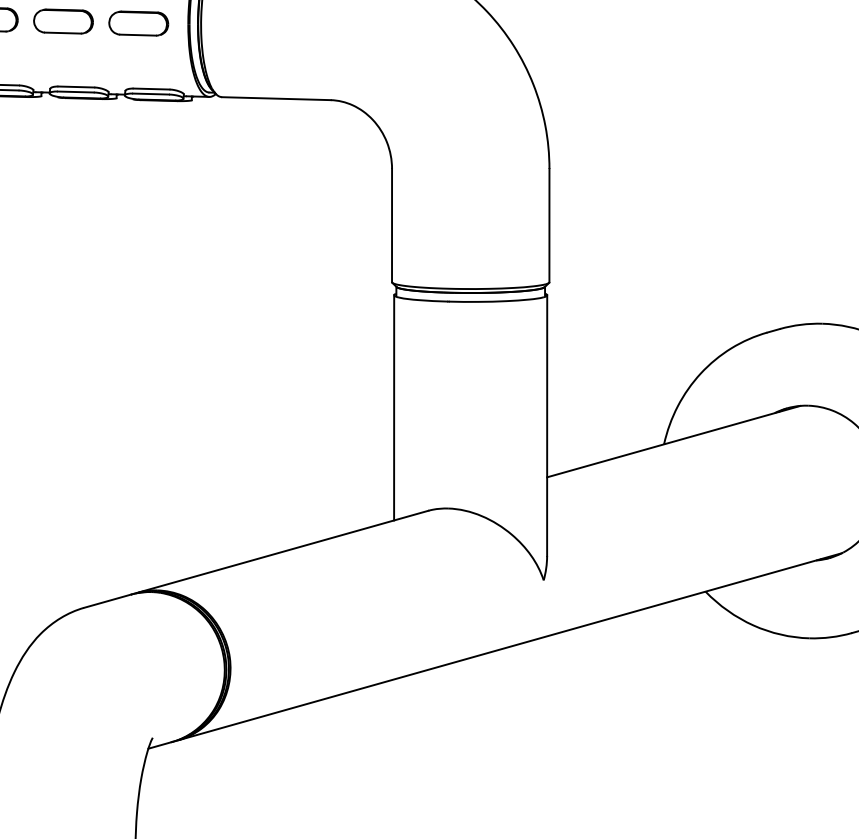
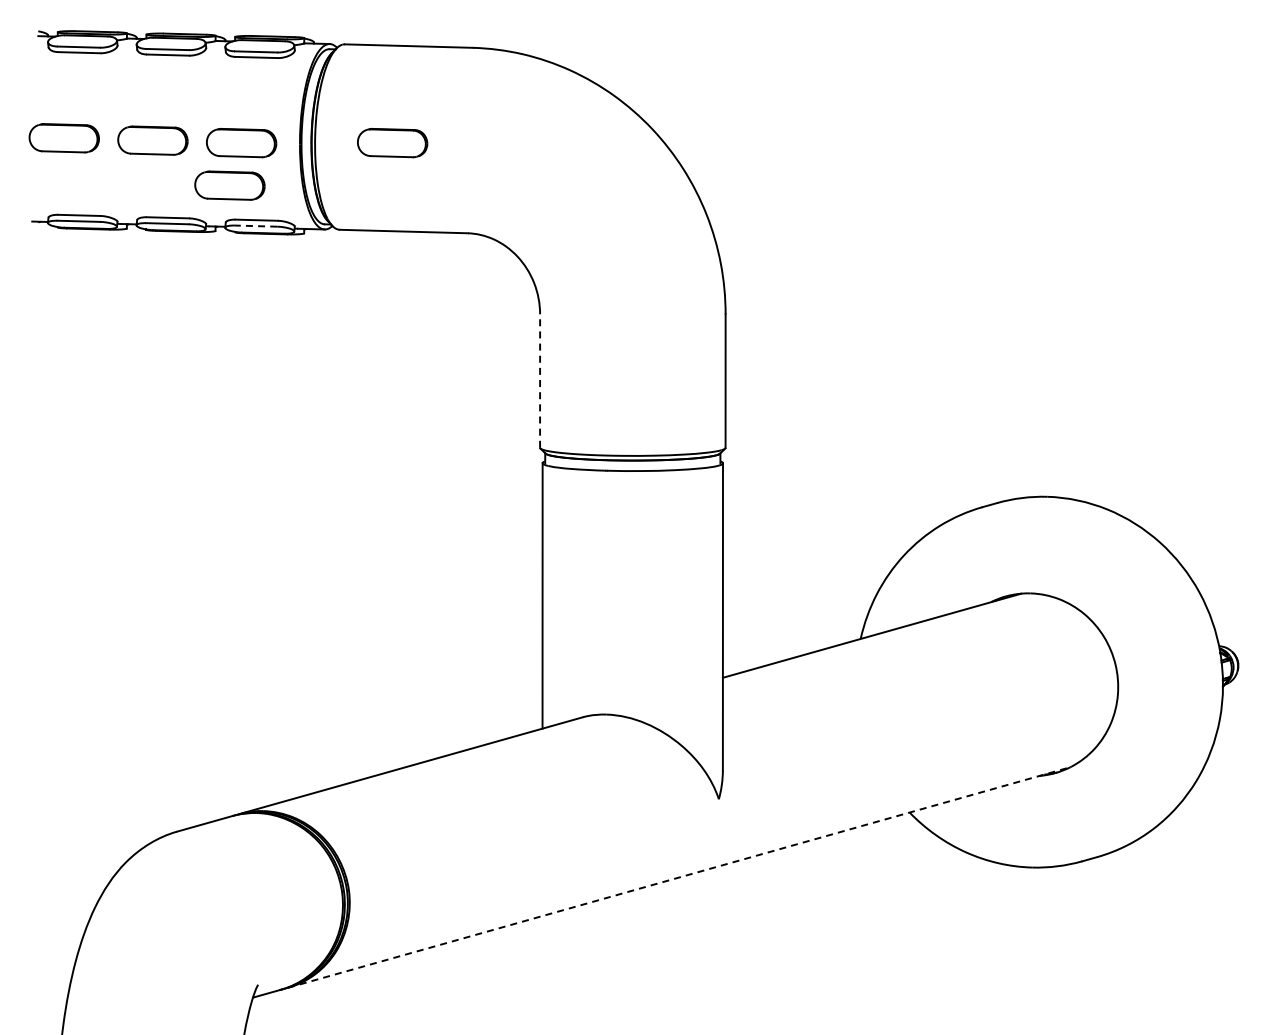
part: (266, 23) -> (392, 143), added
part: (128, 59) -> (229, 185), added
line: (150, 94) -> (255, 226), solid -> dashed
line: (392, 225) -> (540, 381), solid -> dashed
line: (510, 646) -> (679, 877), solid -> dashed

